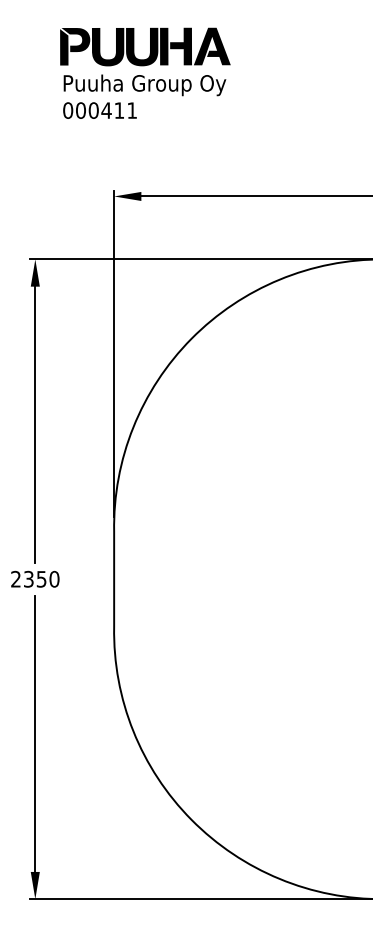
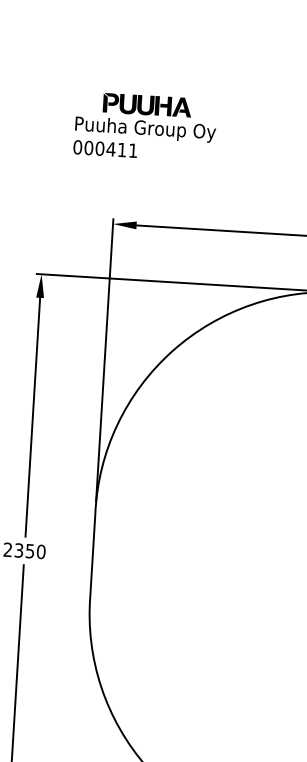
part: (145, 72) -> (146, 118), size x0.6

